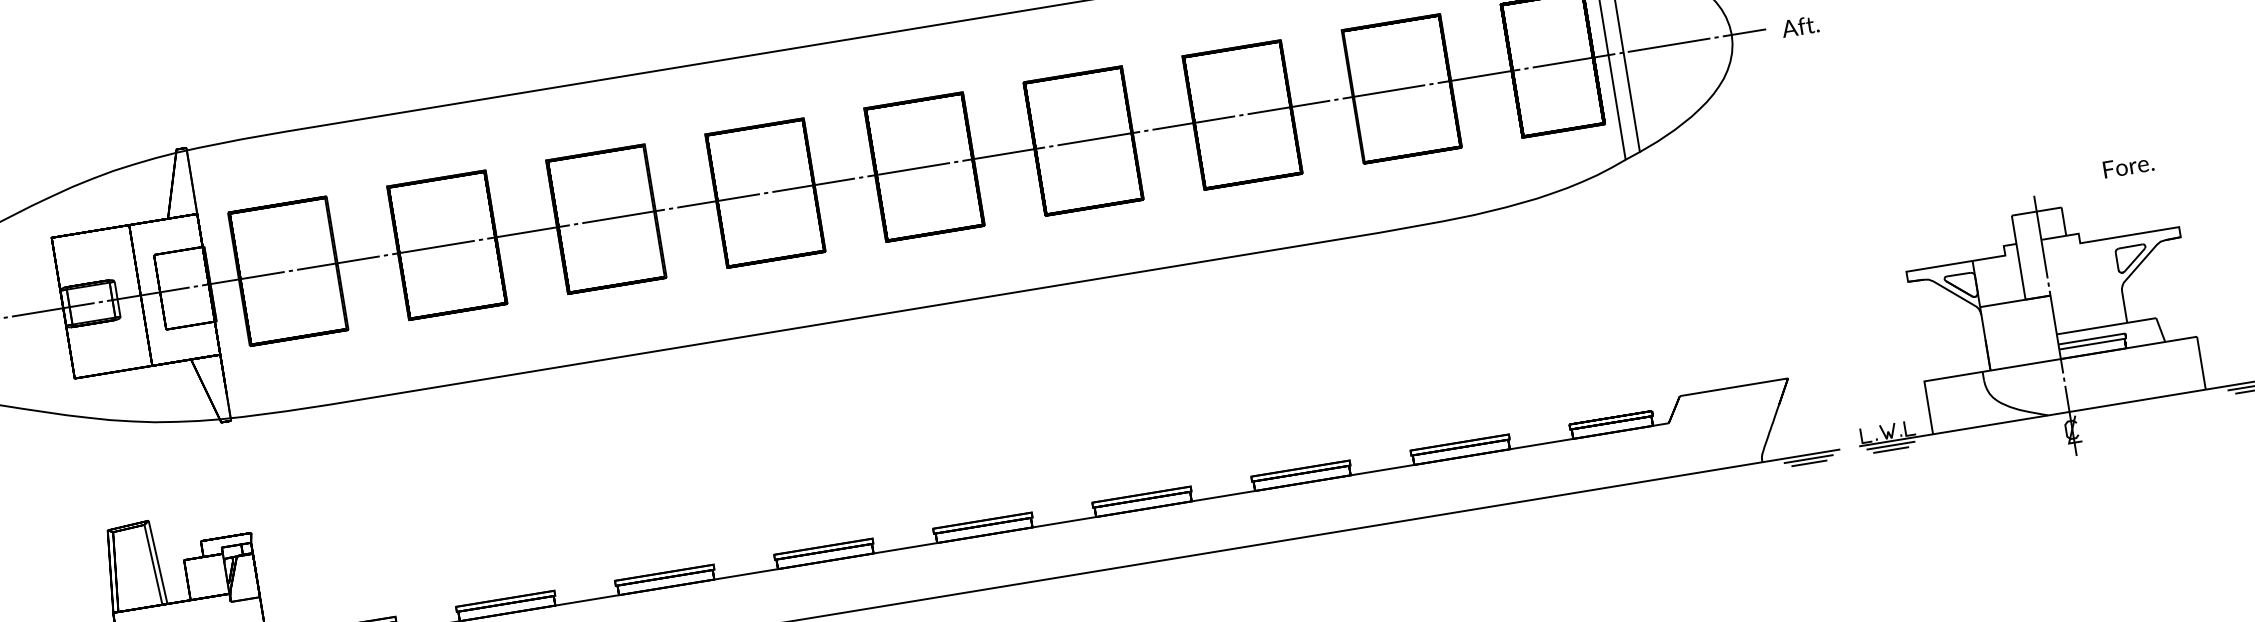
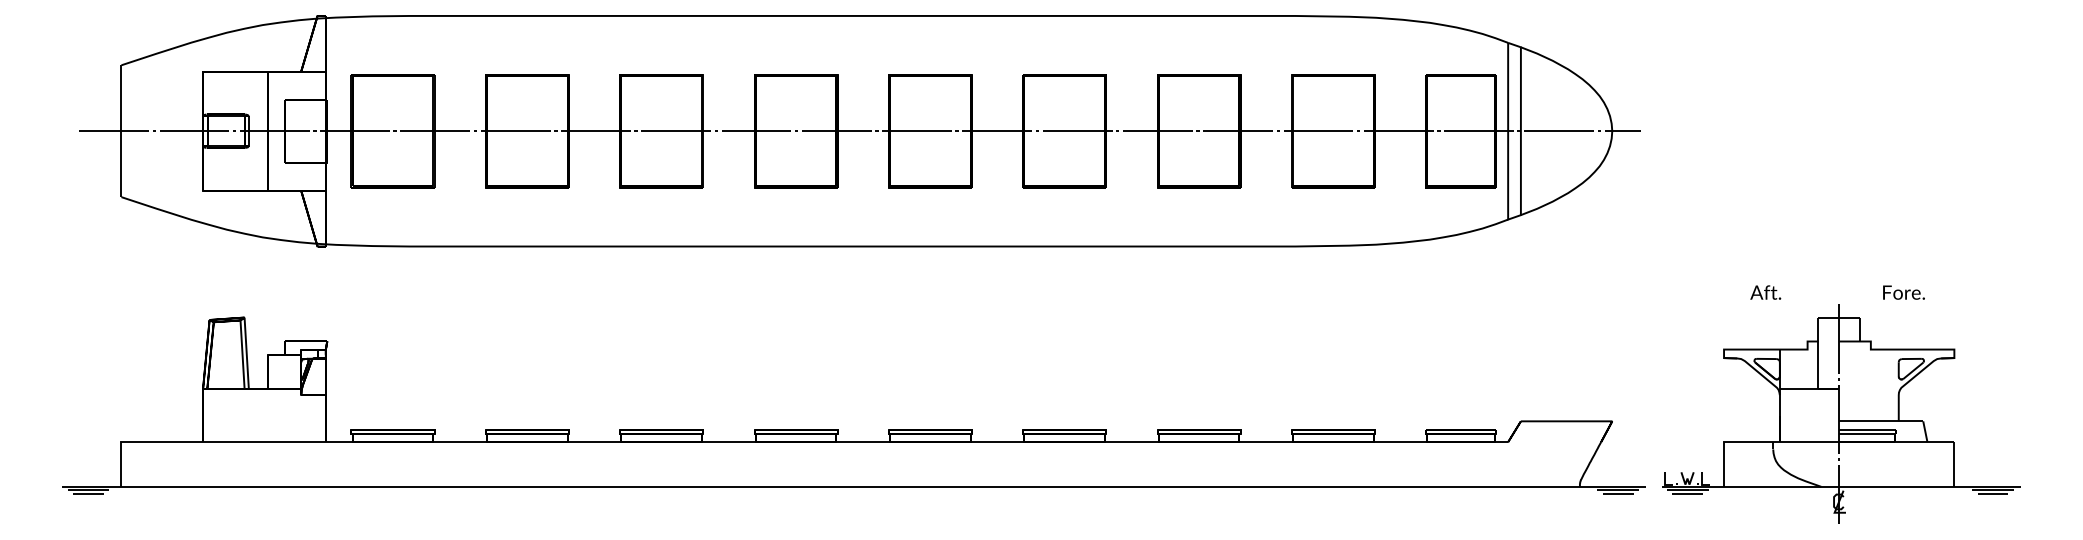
text: (1800, 26) -> (1765, 292), moved
text: (2127, 166) -> (1903, 292), moved

